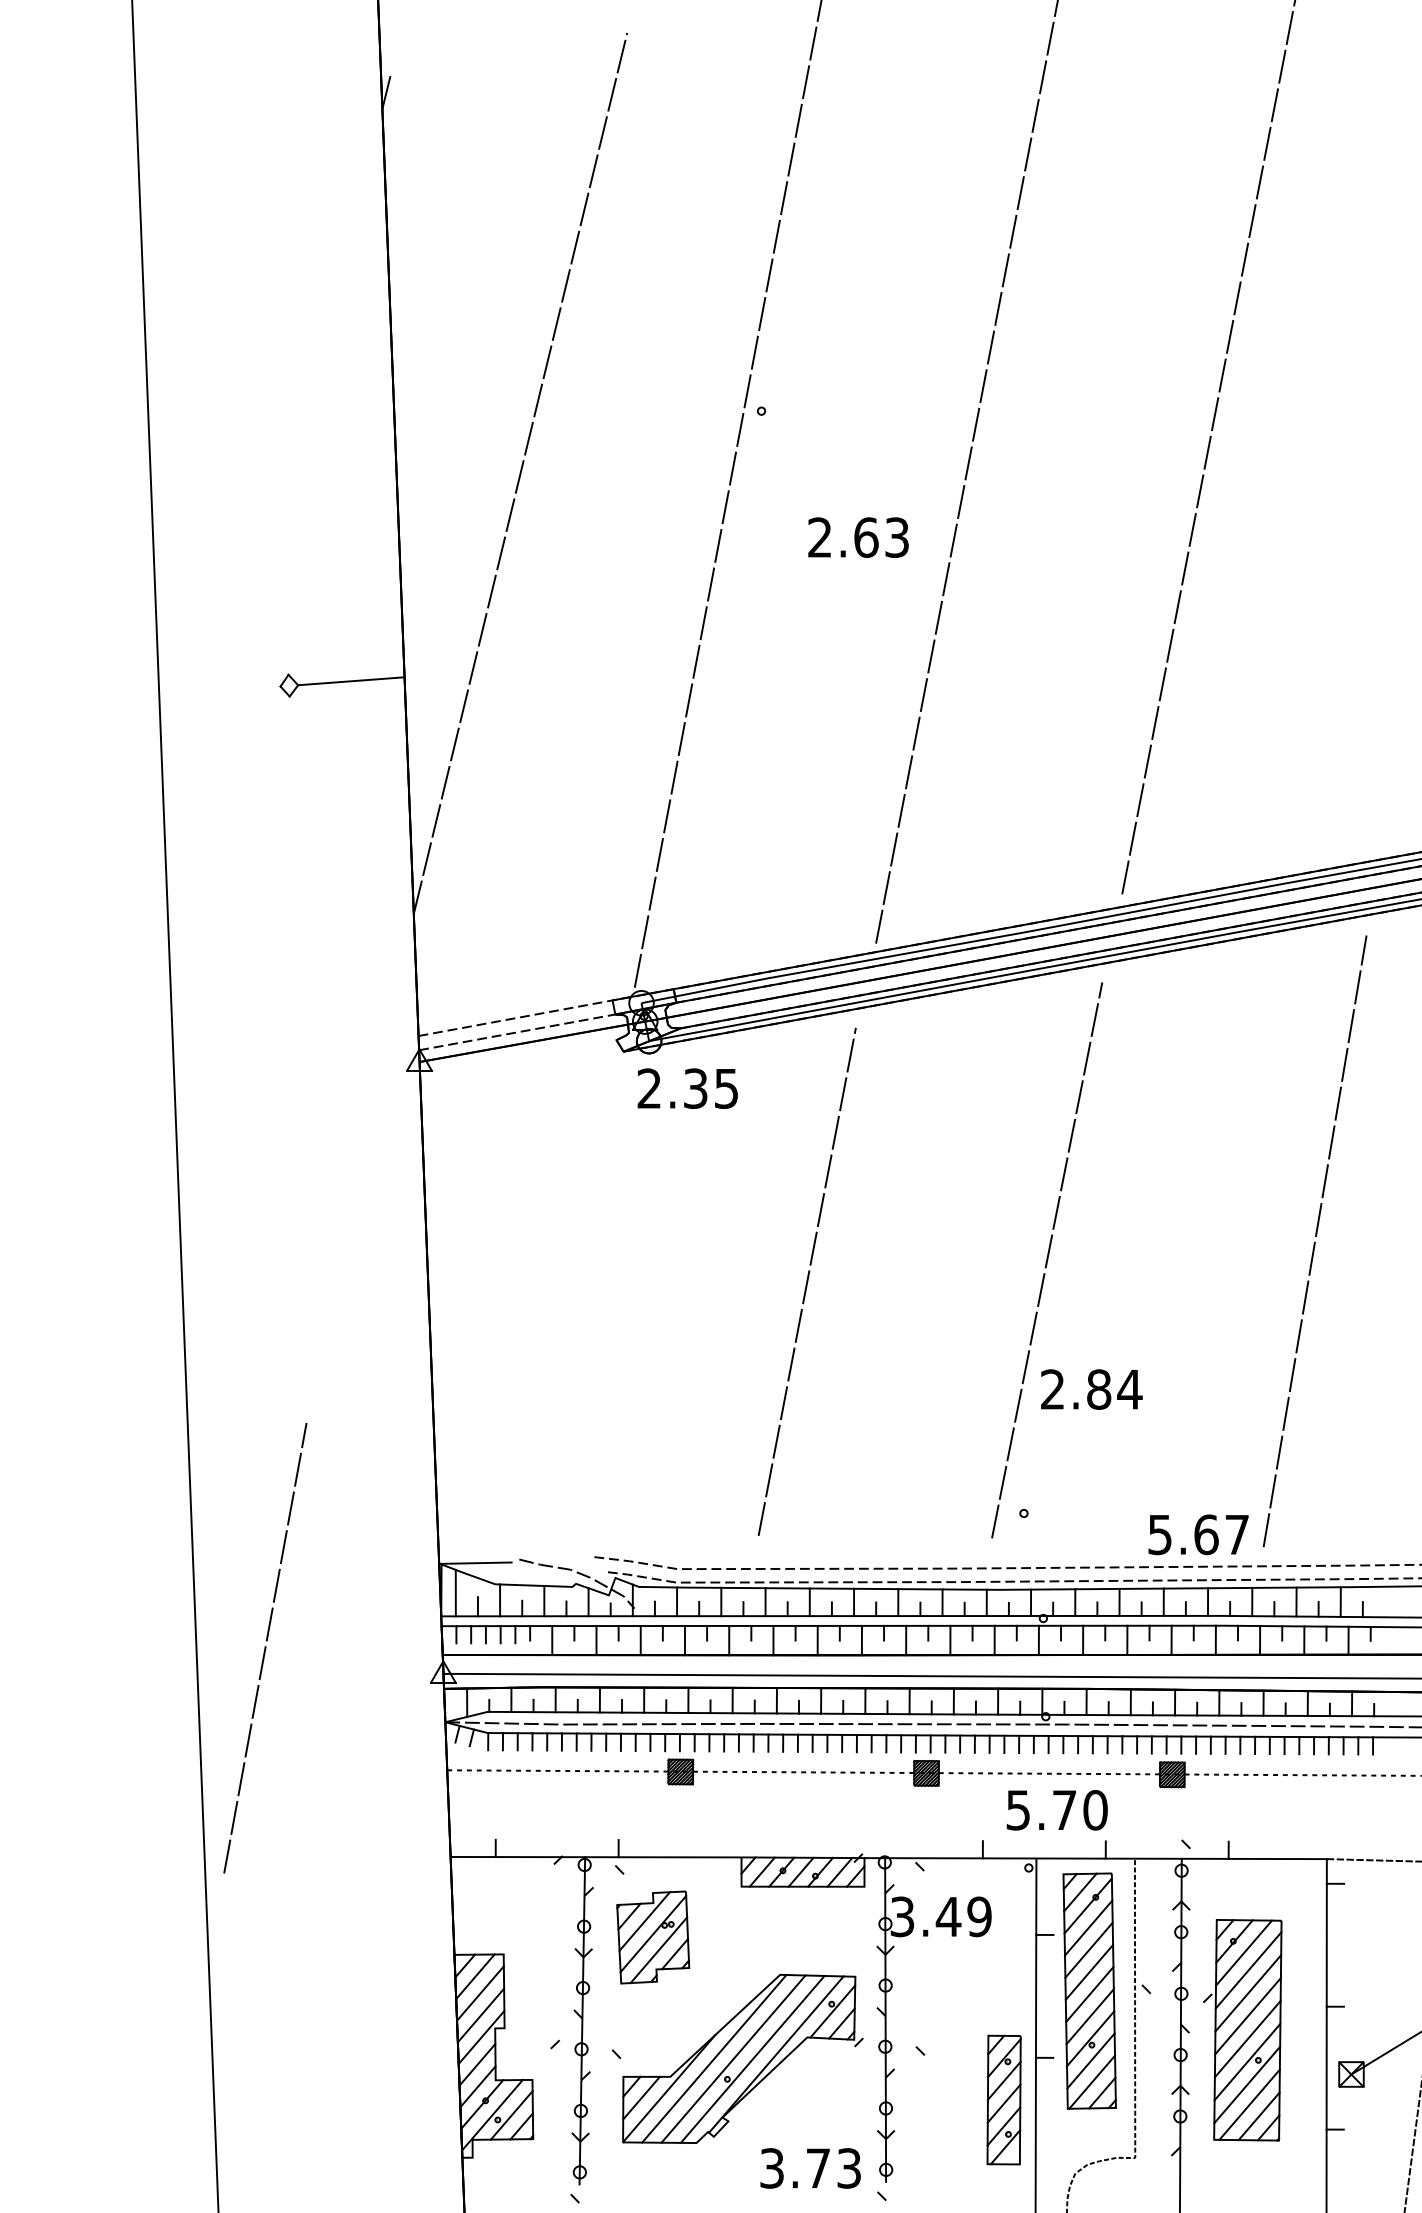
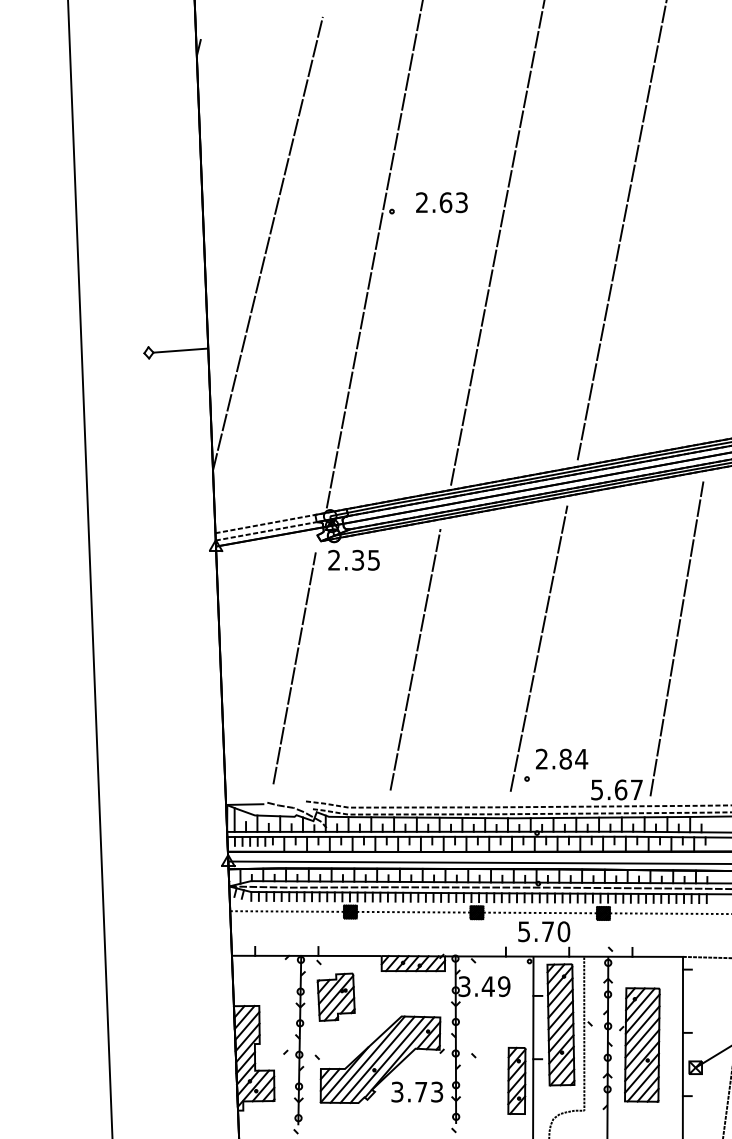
text: (857, 537) -> (441, 202), moved
text: (1092, 1388) -> (562, 758), moved
line: (265, 1648) -> (294, 668), moved
text: (811, 2167) -> (417, 1091), moved

